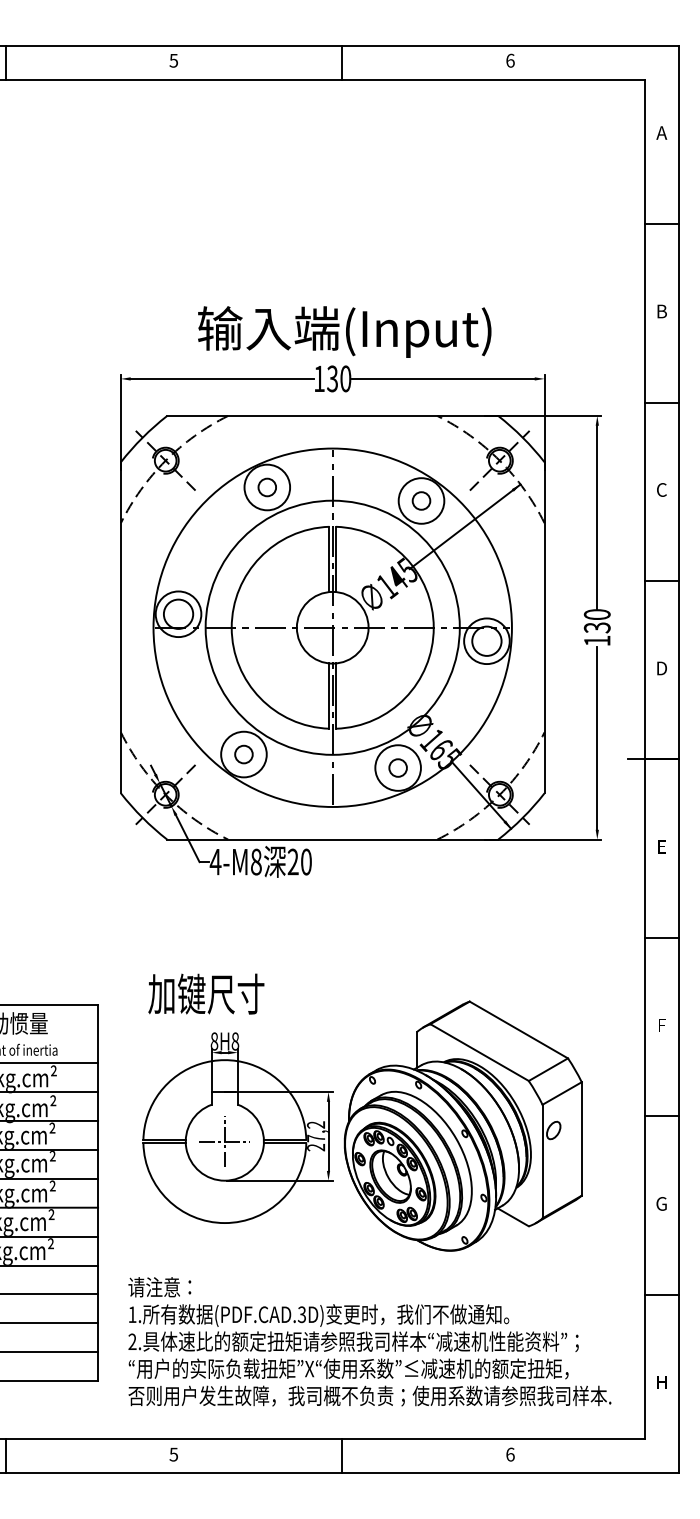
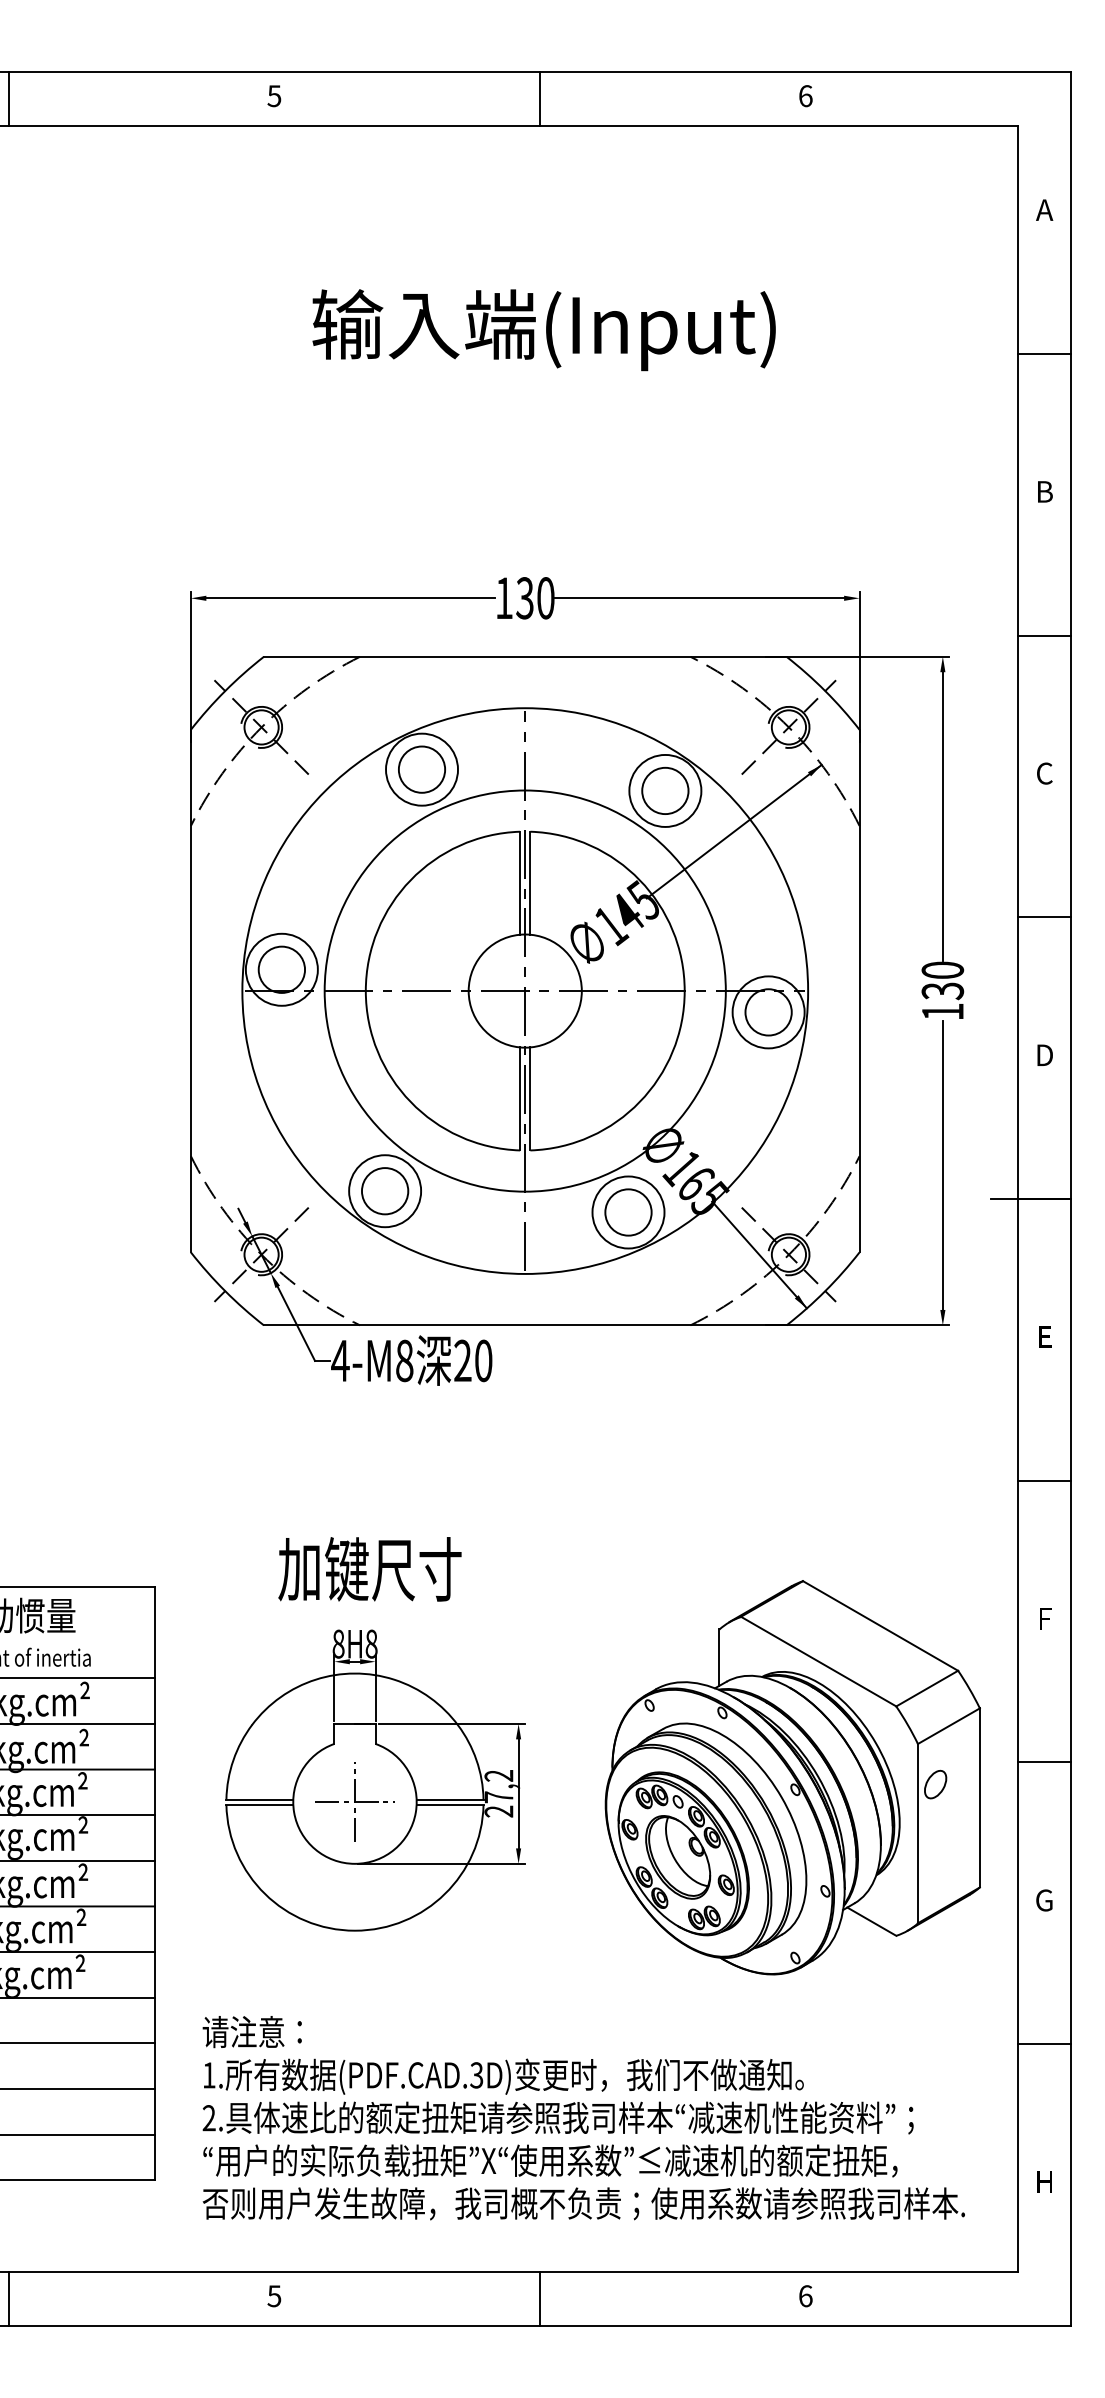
text: (344, 331) -> (543, 329), moved
circle: (266, 487) -> (420, 769), size x1.67
circle: (421, 500) -> (665, 790), size x1.67
circle: (243, 754) -> (384, 1191), size x1.67
circle: (397, 767) -> (627, 1211), size x1.67
text: (206, 993) -> (370, 1568), moved
part: (462, 1125) -> (791, 1776), moved

